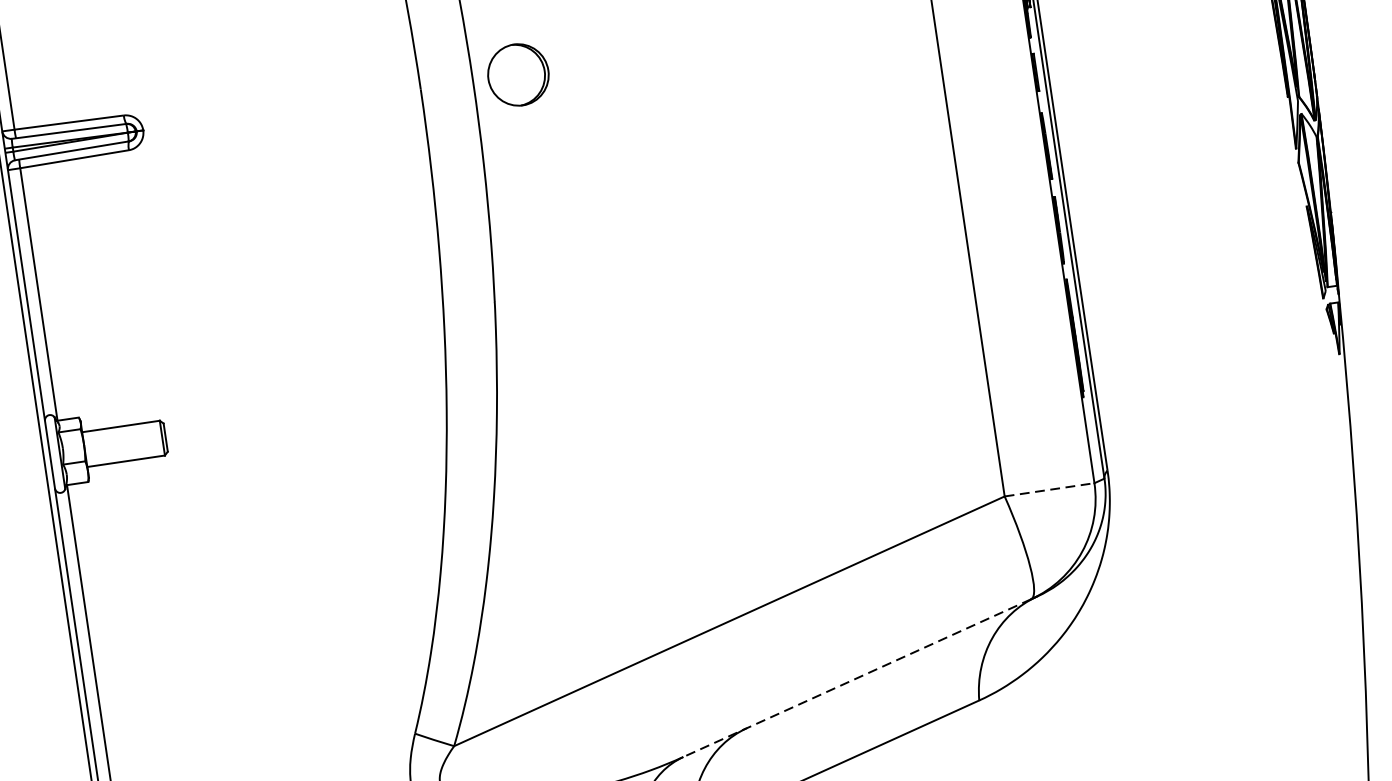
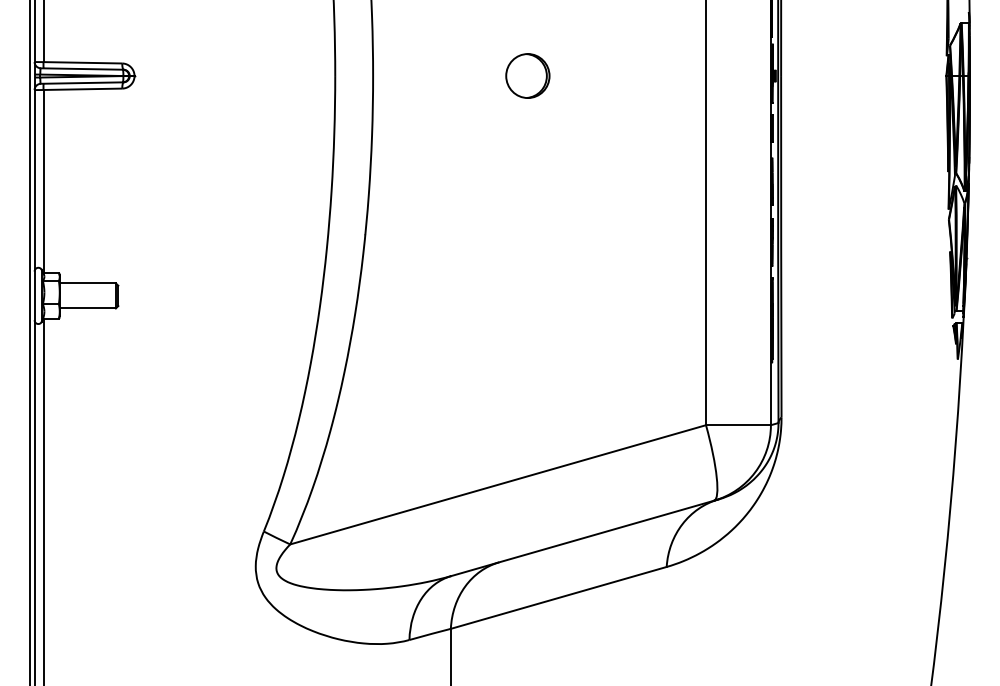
part: (517, 74) -> (527, 75), moved
line: (1049, 490) -> (738, 425), dashed -> solid
line: (857, 678) -> (582, 538), dashed -> solid

